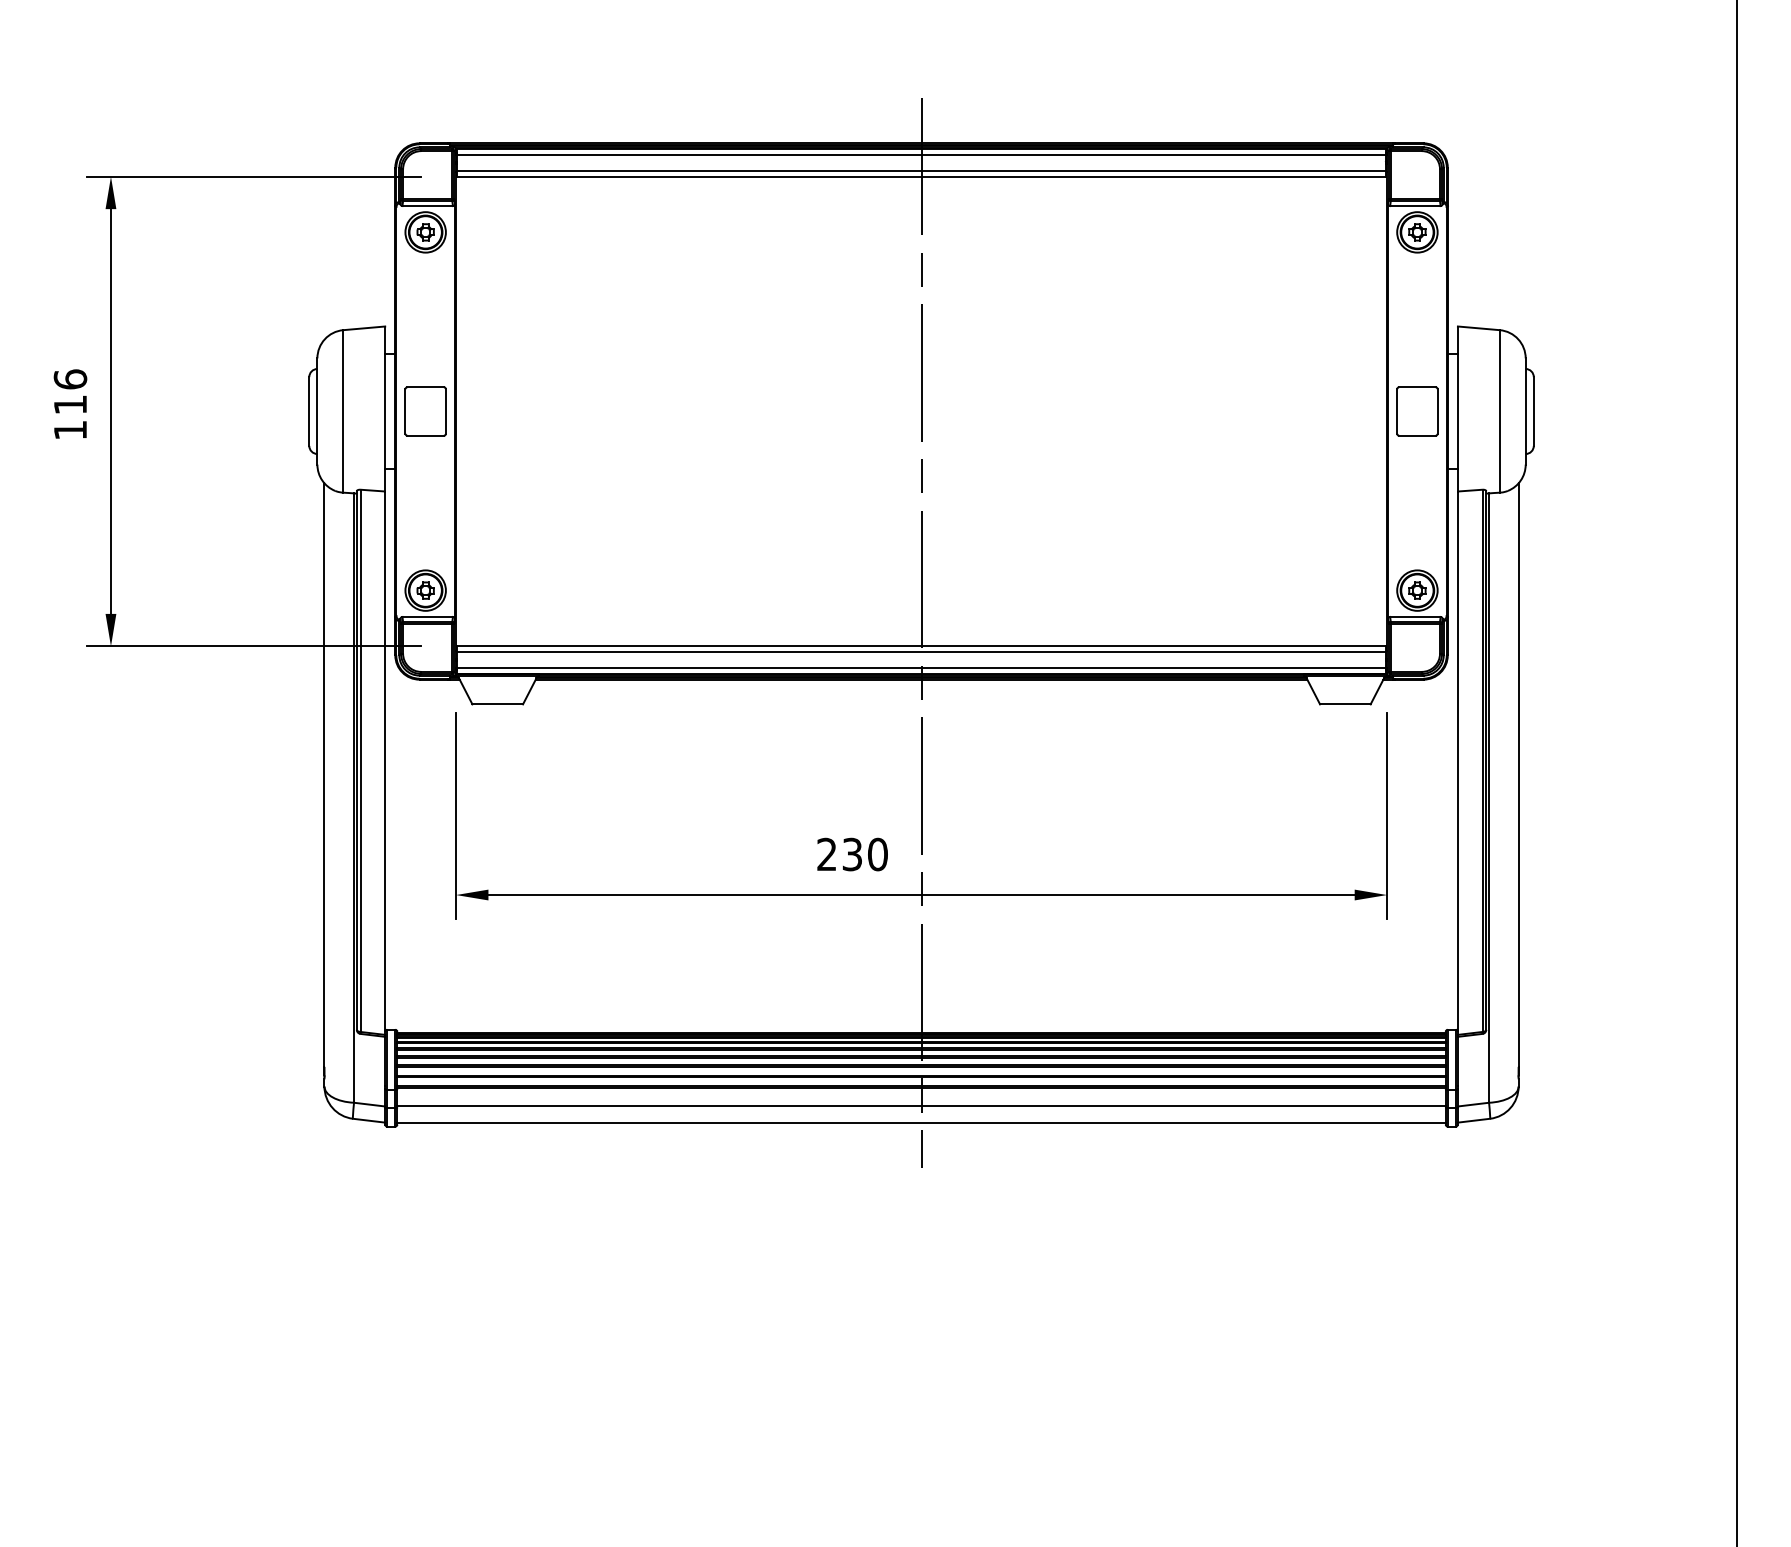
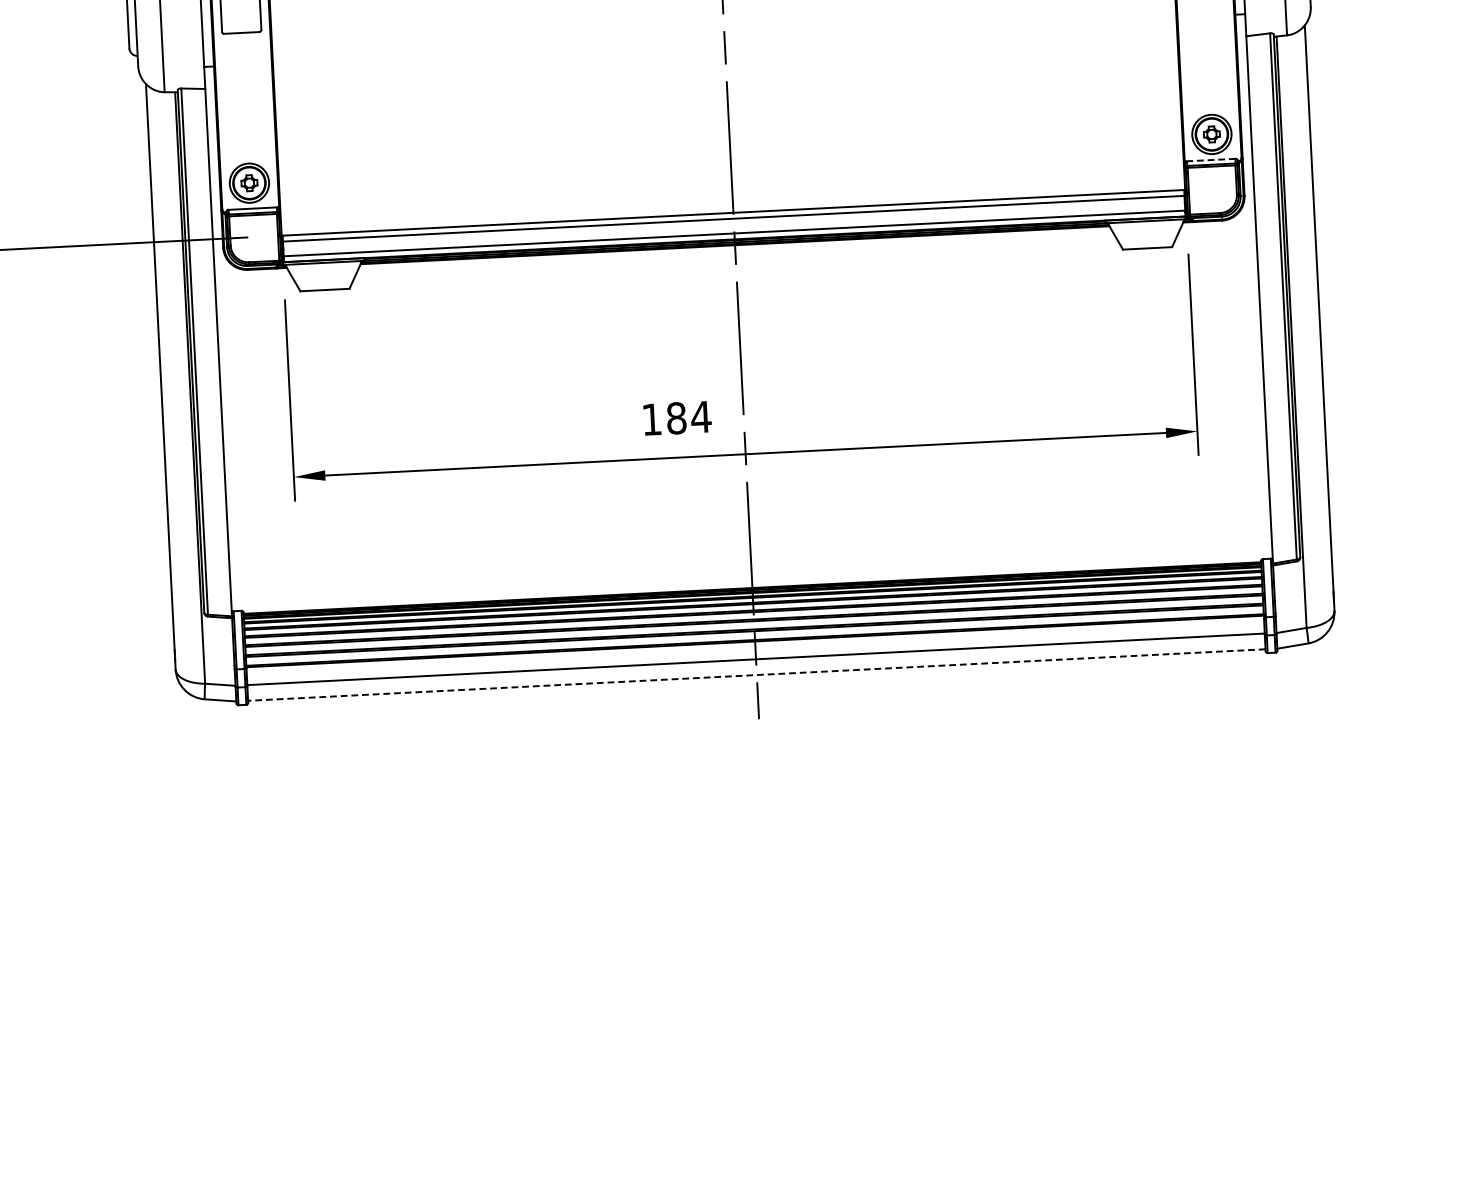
line: (1414, 616) -> (1210, 159), solid -> dashed
text: (852, 854) -> (676, 418), 230 -> 184
line: (921, 1122) -> (756, 674), solid -> dashed

